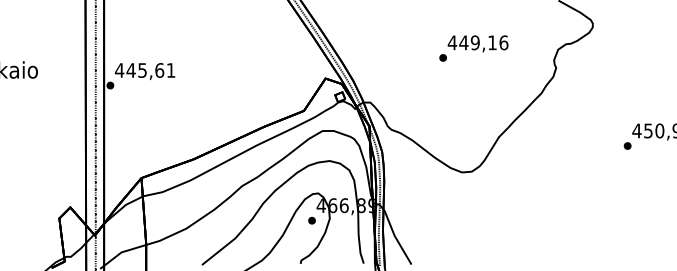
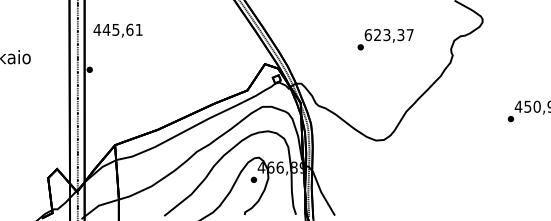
text: (477, 42) -> (388, 34), 449,16 -> 623,37
text: (145, 71) -> (118, 30), moved

